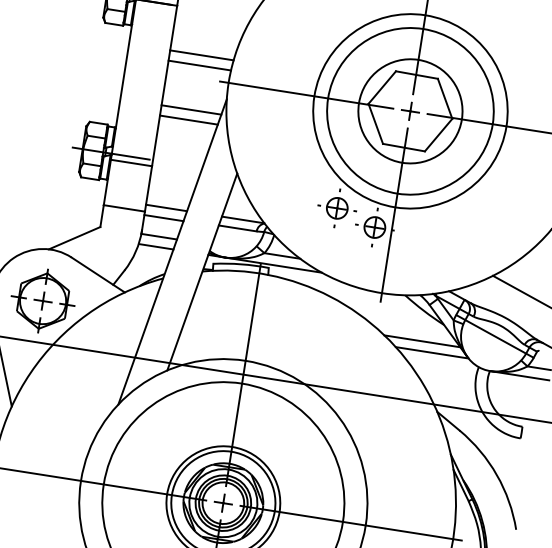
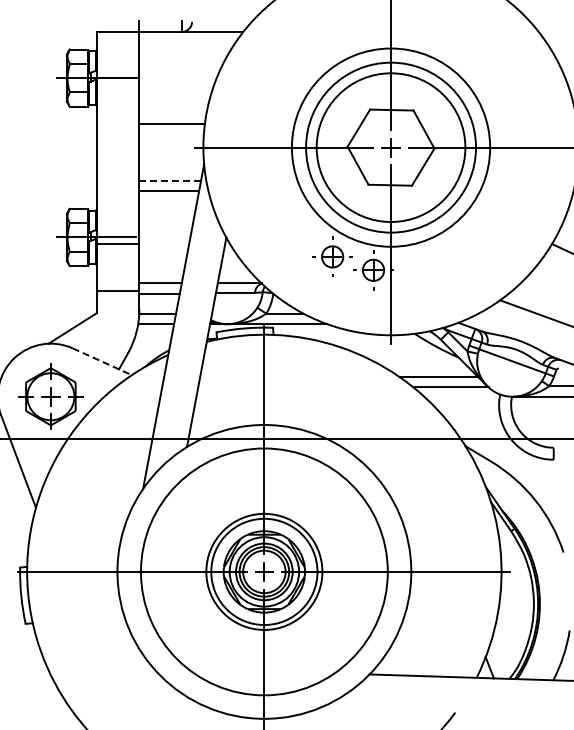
line: (199, 65) -> (171, 134), removed
line: (191, 109) -> (170, 180), solid -> dashed
circle: (409, 111) -> (390, 147), size x1.4
line: (98, 274) -> (102, 361), solid -> dashed

